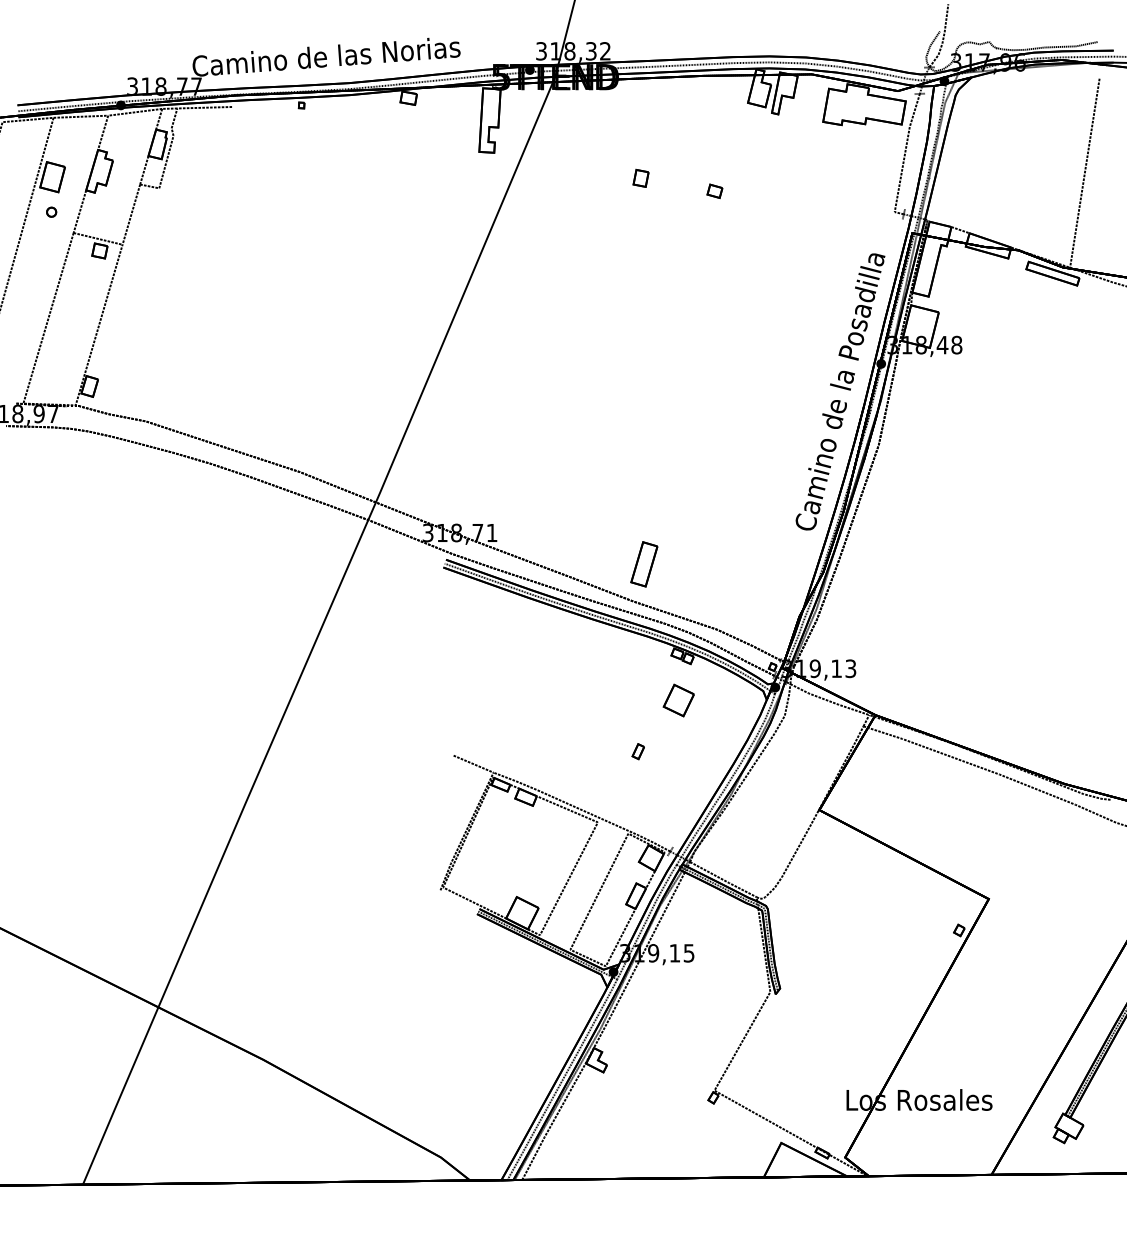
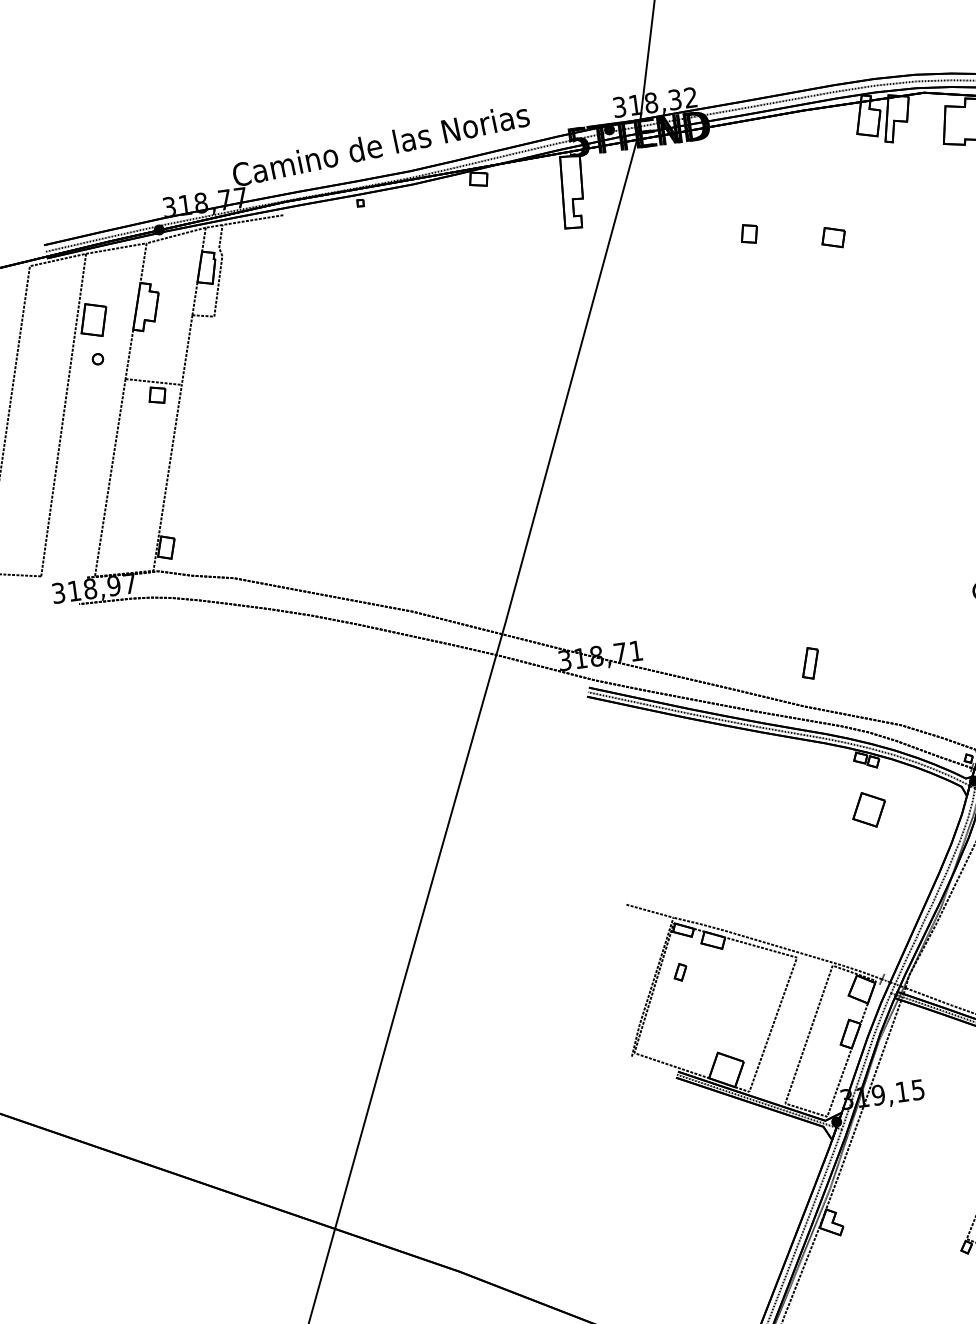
part: (714, 190) -> (832, 236), size x1.43
part: (644, 564) -> (810, 663), size x0.62
part: (637, 751) -> (679, 972), moved

